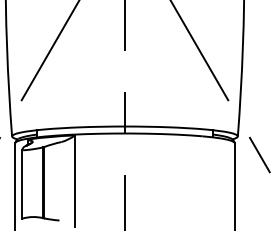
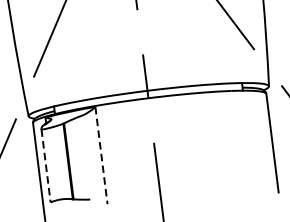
line: (74, 181) -> (101, 156), solid -> dashed
line: (22, 184) -> (46, 166), solid -> dashed

